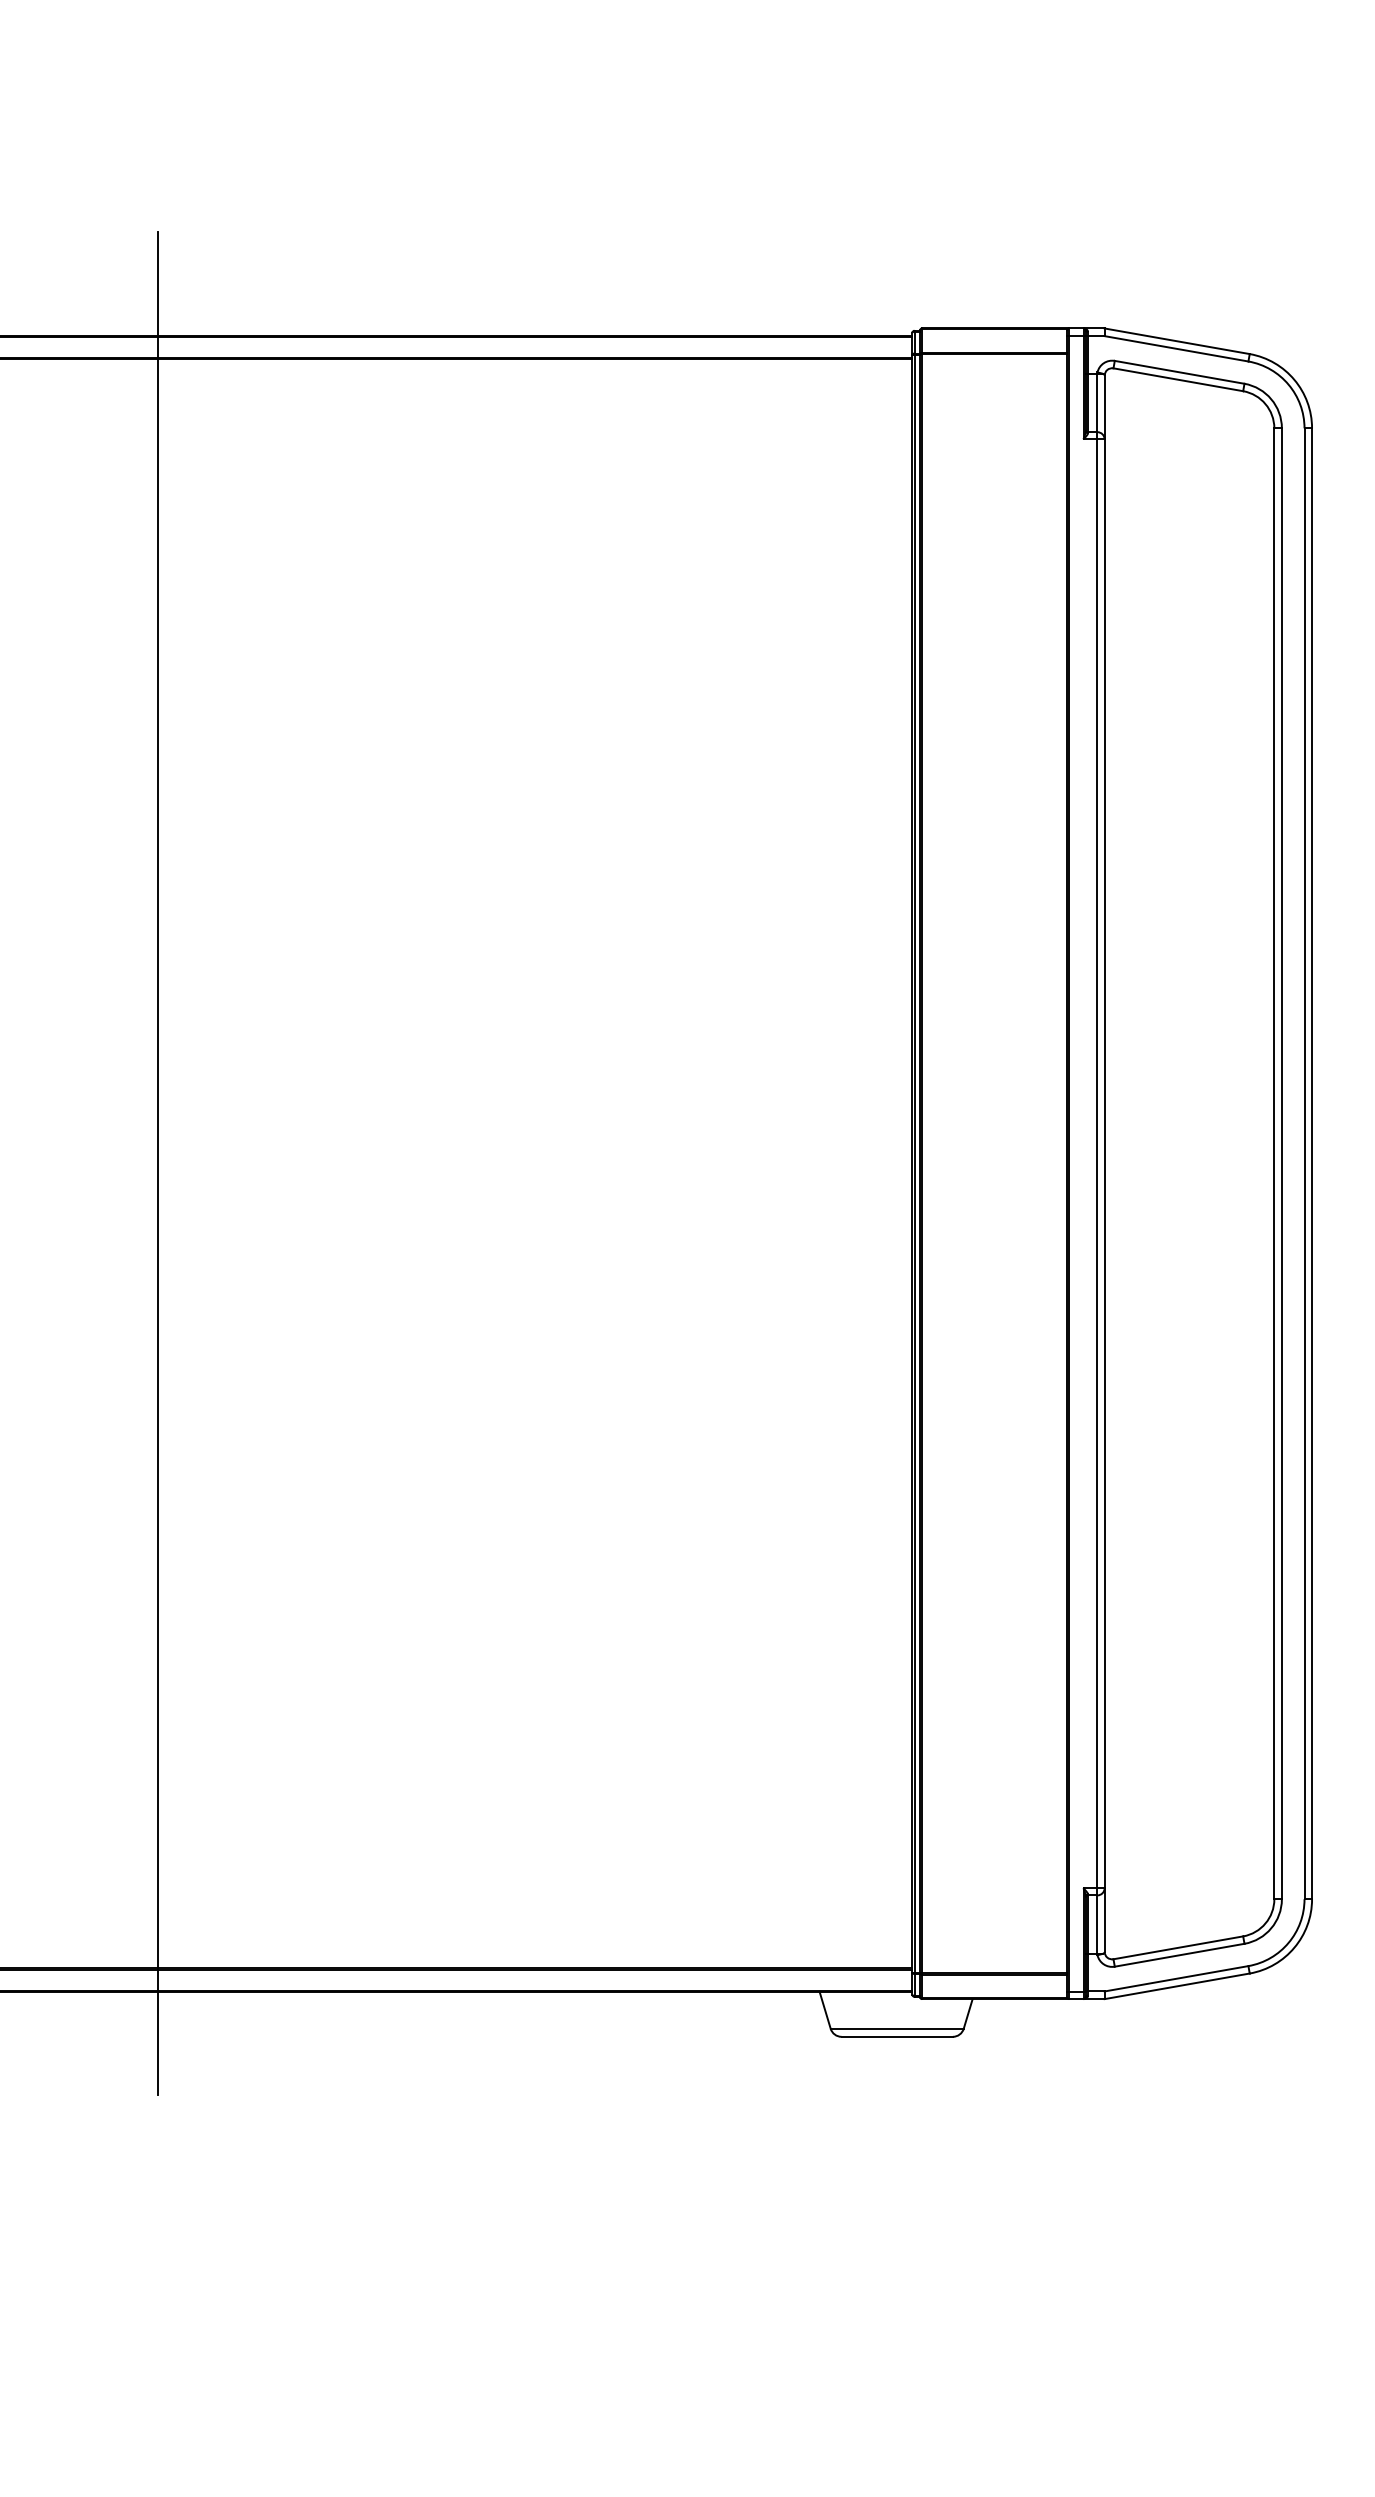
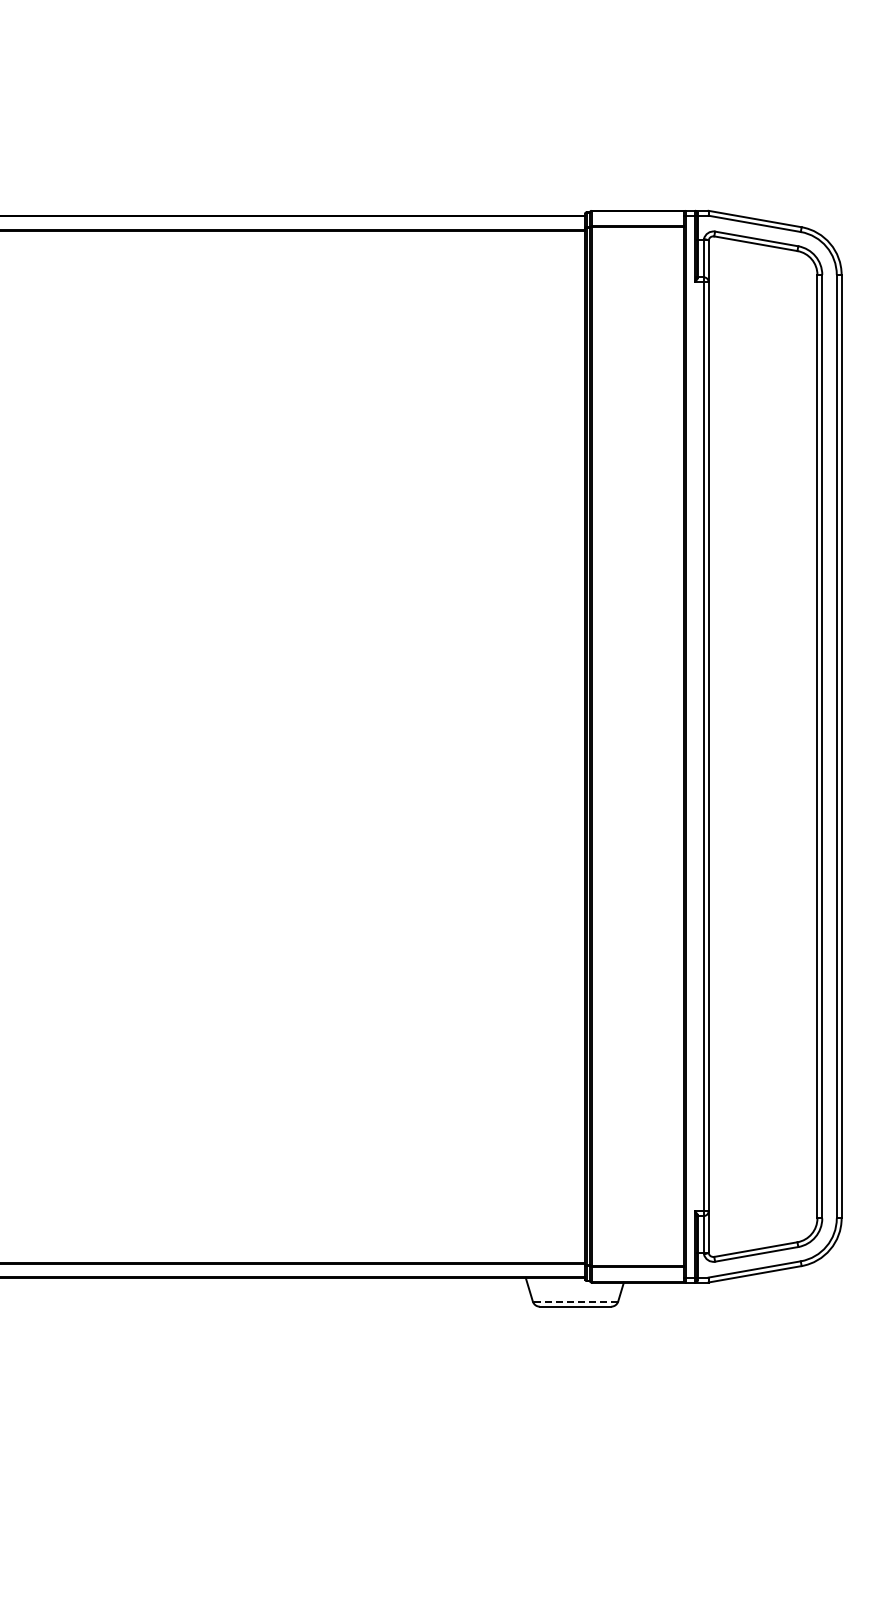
line: (158, 1163) -> (101, 746), removed
line: (897, 2028) -> (575, 1301), solid -> dashed

